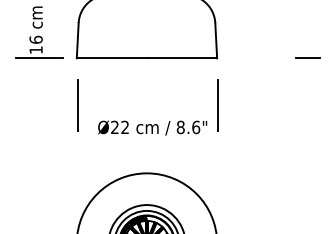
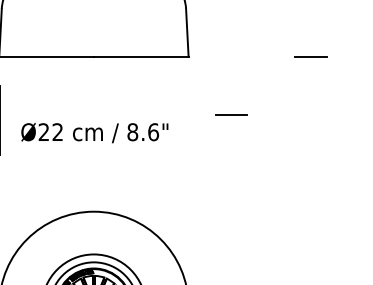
line: (248, 100) -> (230, 113), added
line: (217, 105) -> (189, 120), removed
text: (152, 127) -> (94, 132), moved

